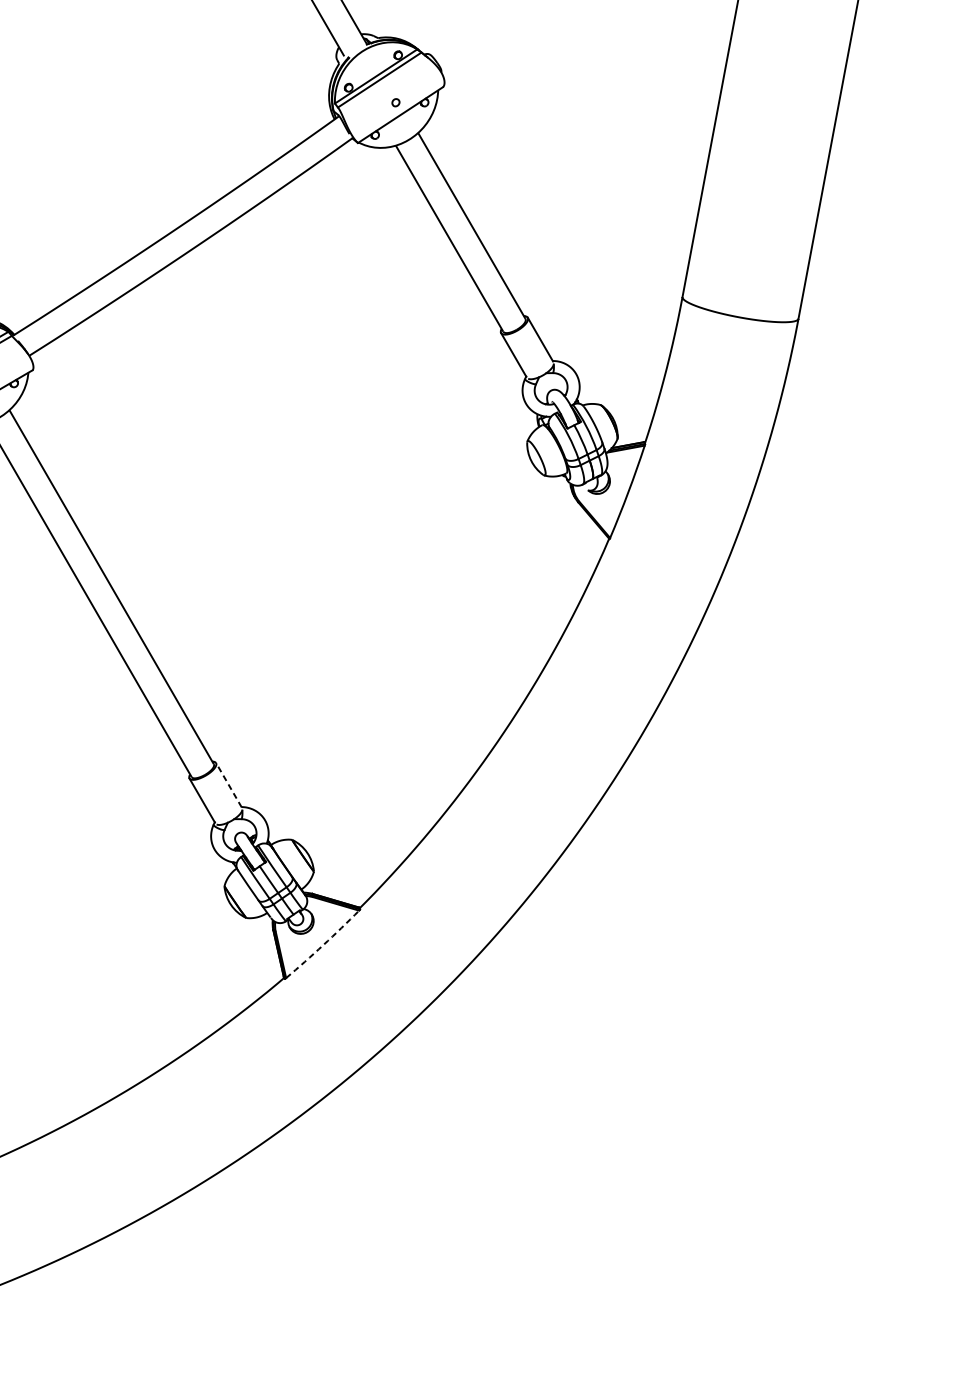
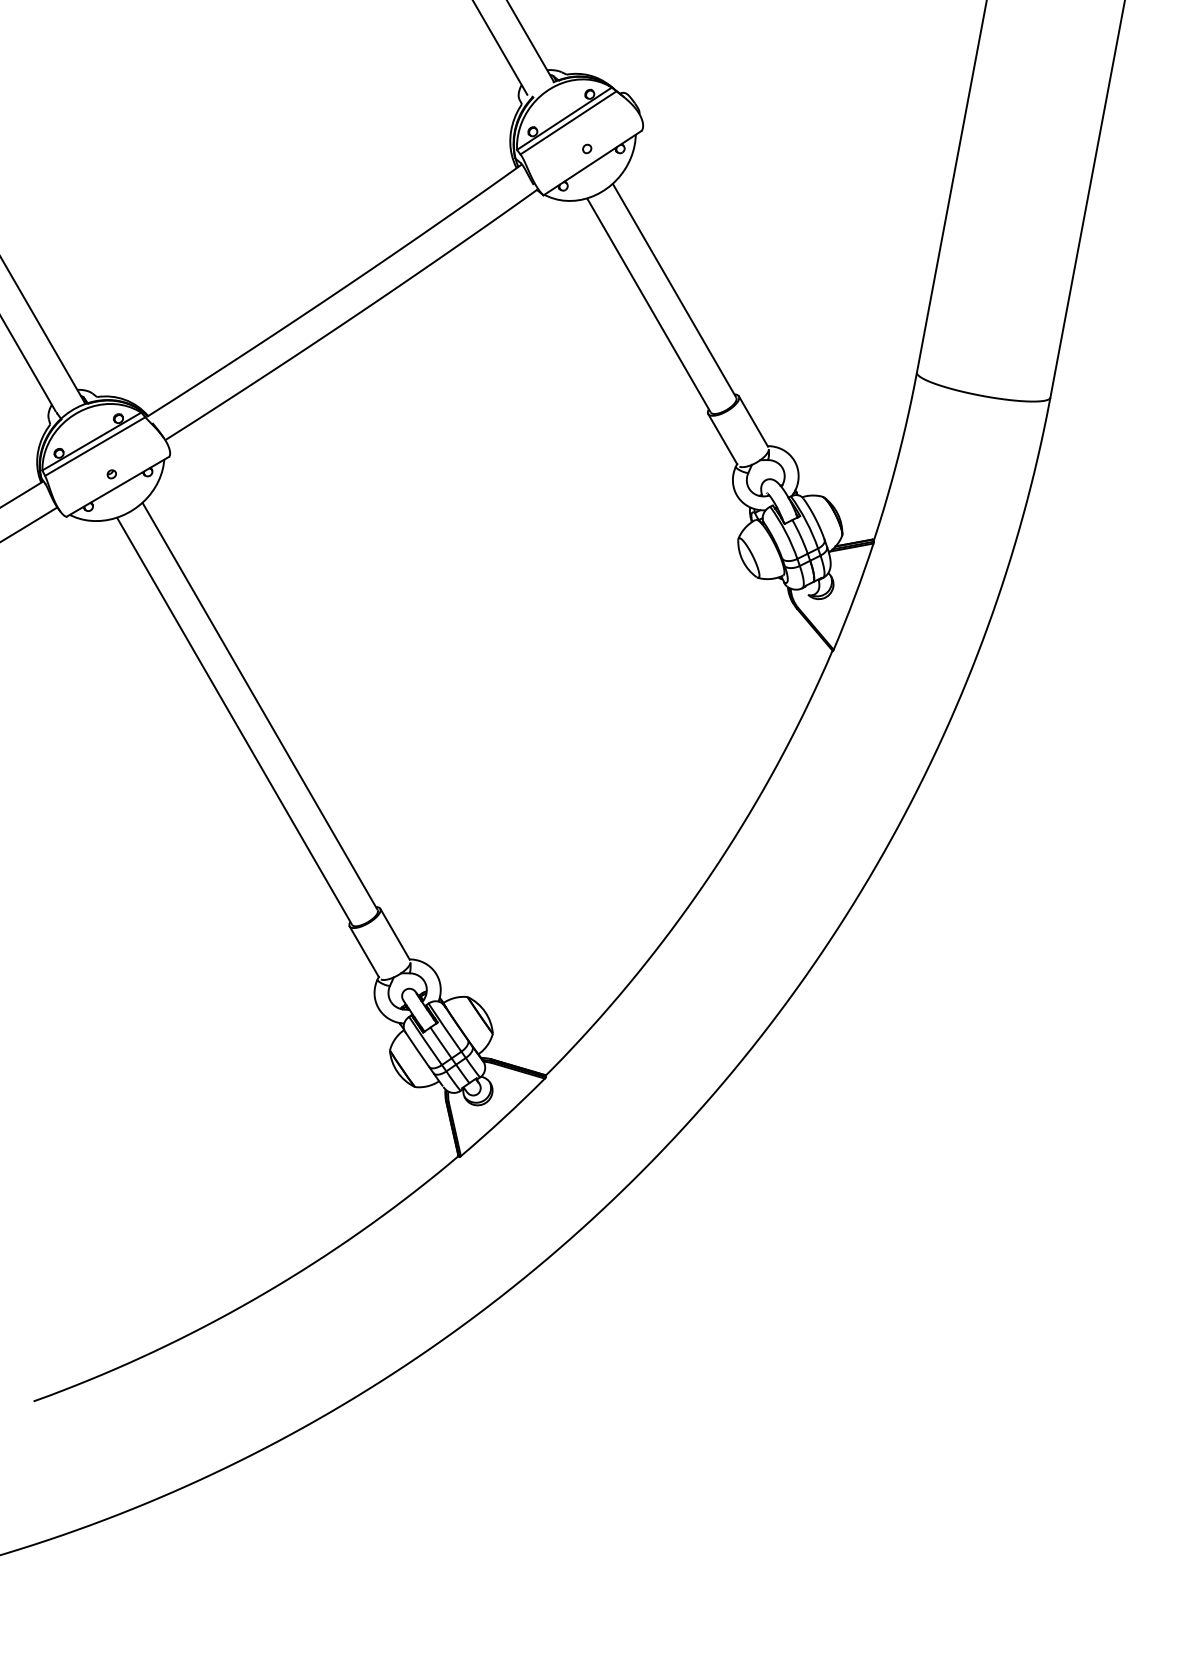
line: (228, 784) -> (394, 933), dashed -> solid
arc: (323, 945) -> (503, 1118), dashed -> solid

